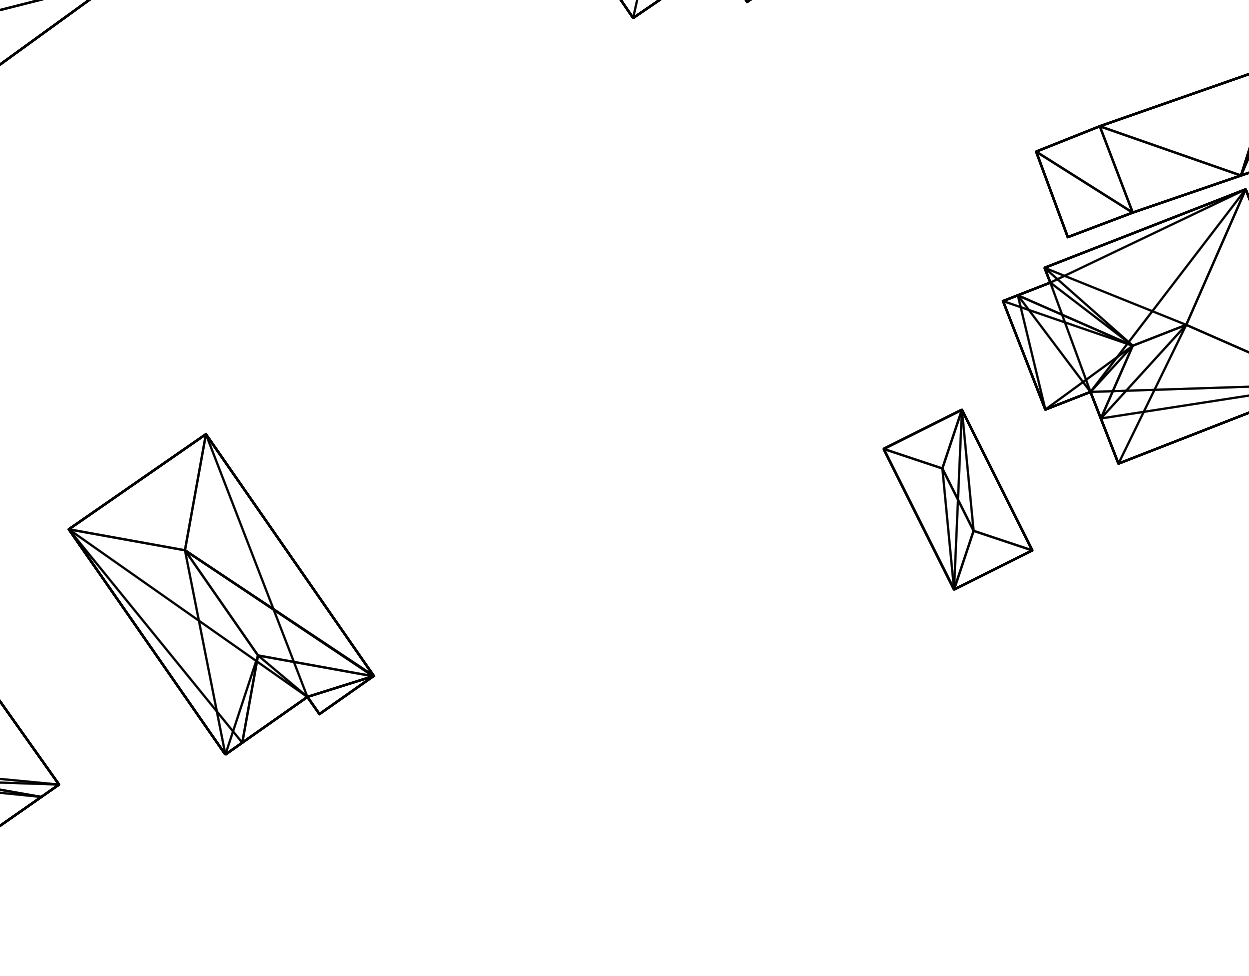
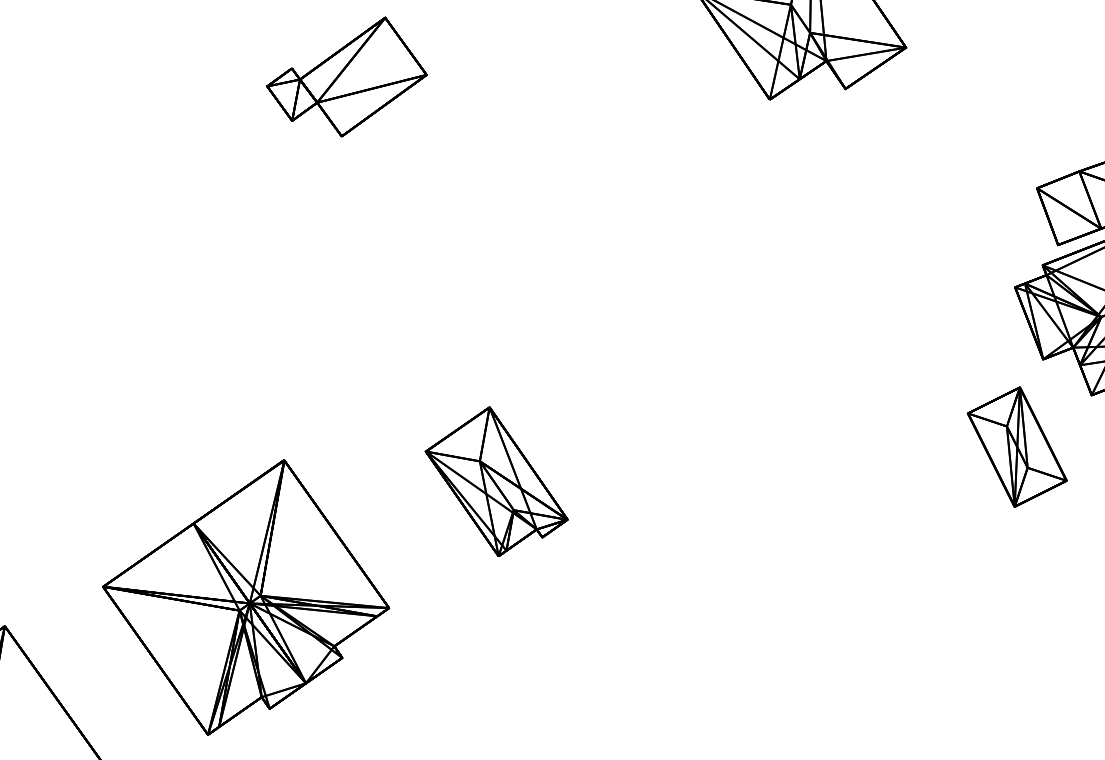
part: (958, 498) -> (1017, 446), moved
part: (221, 593) -> (496, 481), size x0.7

